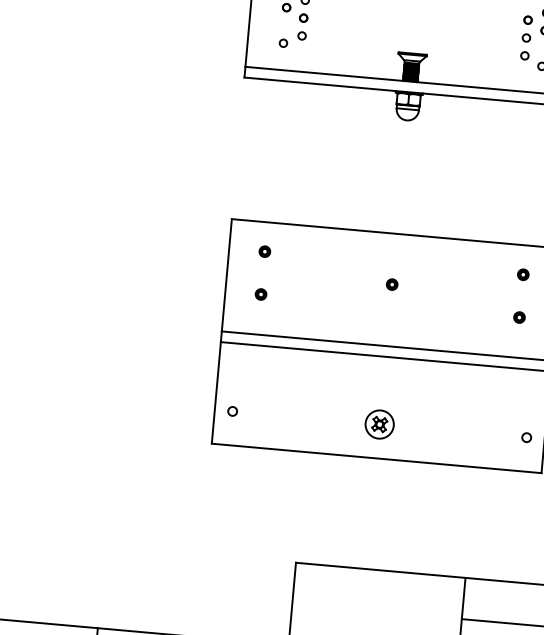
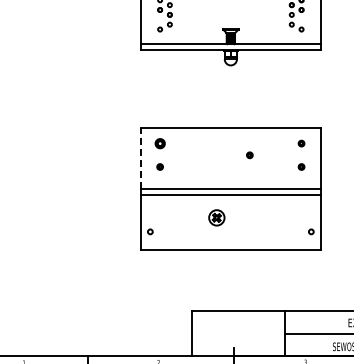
part: (263, 251) -> (159, 143), size x1.6
line: (226, 275) -> (140, 158), solid -> dashed
part: (391, 284) -> (249, 155), moved
part: (379, 423) -> (216, 217), moved

